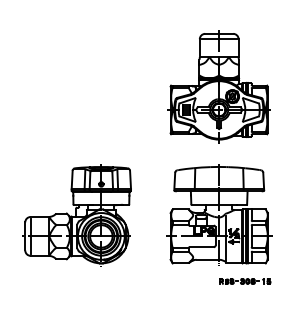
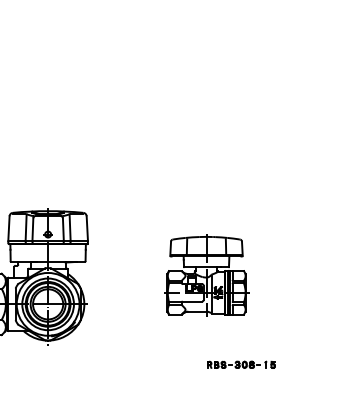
part: (218, 86) -> (205, 103), removed
part: (219, 214) -> (206, 274), size x0.6

